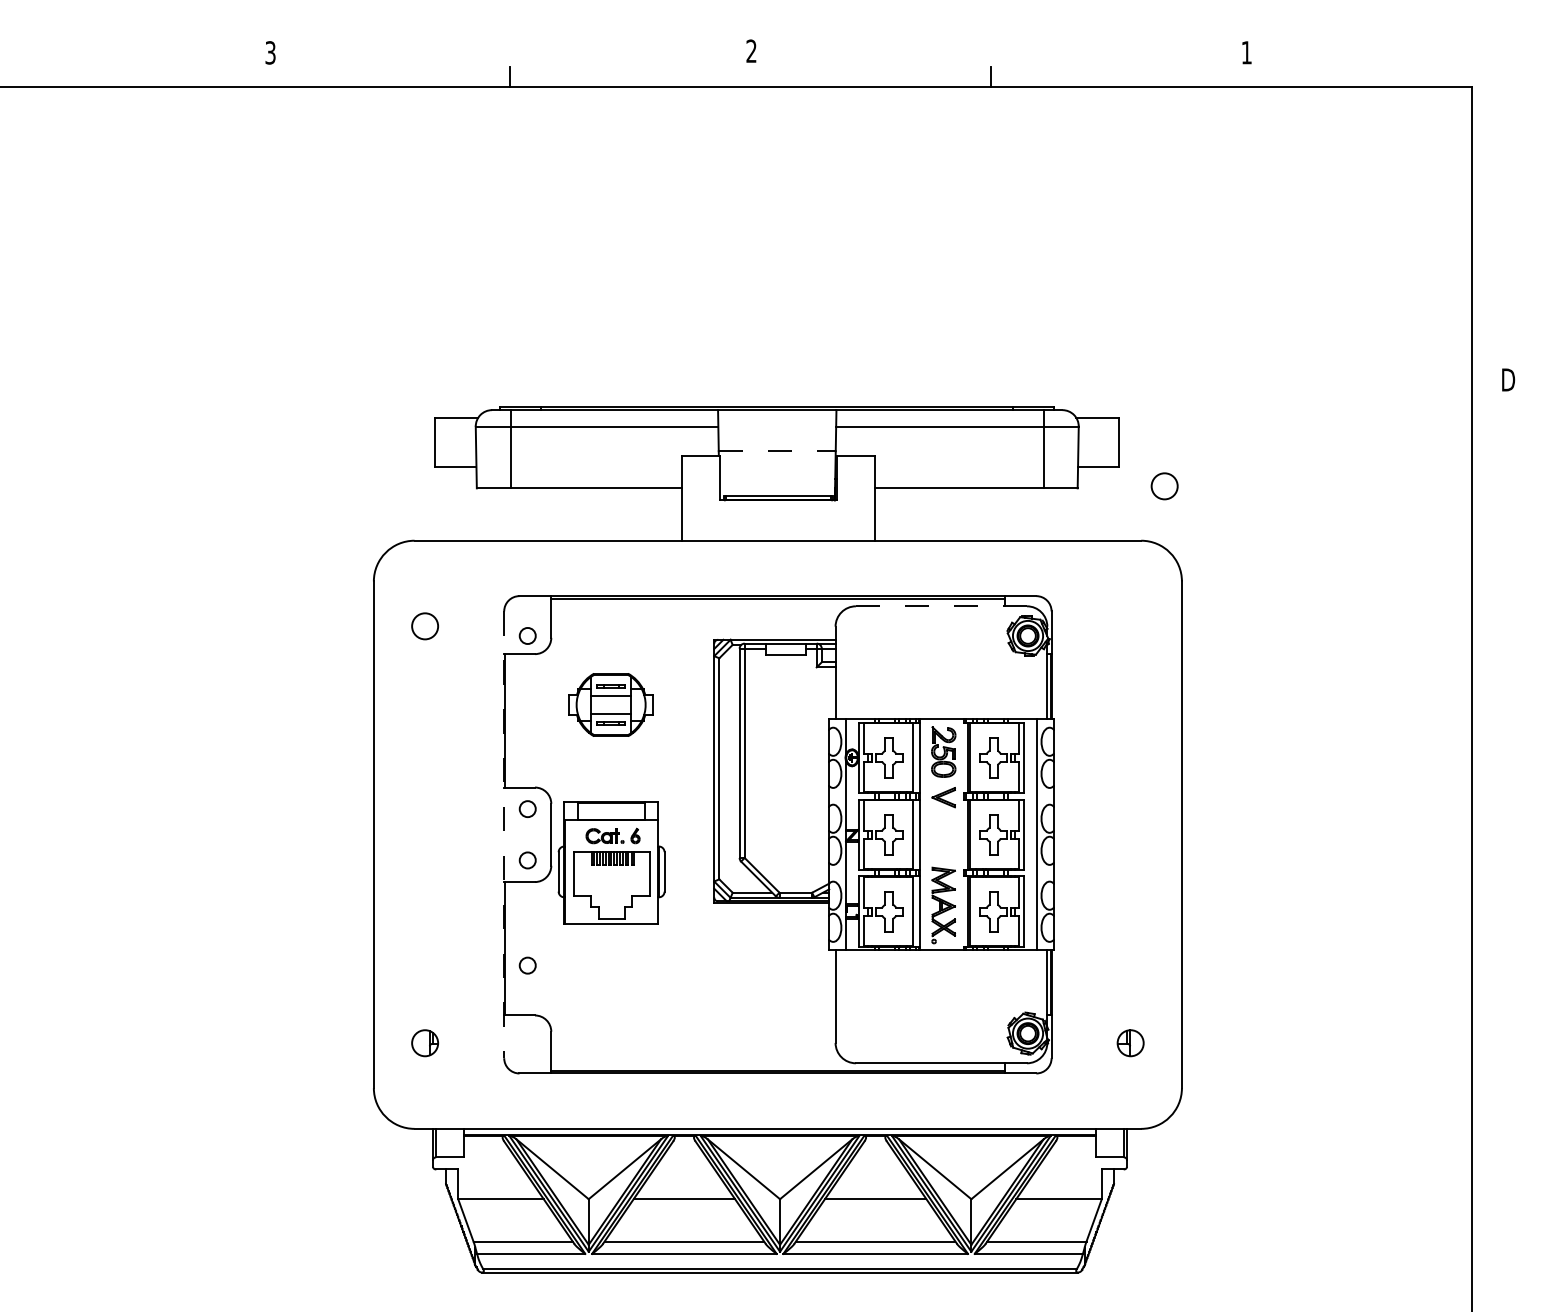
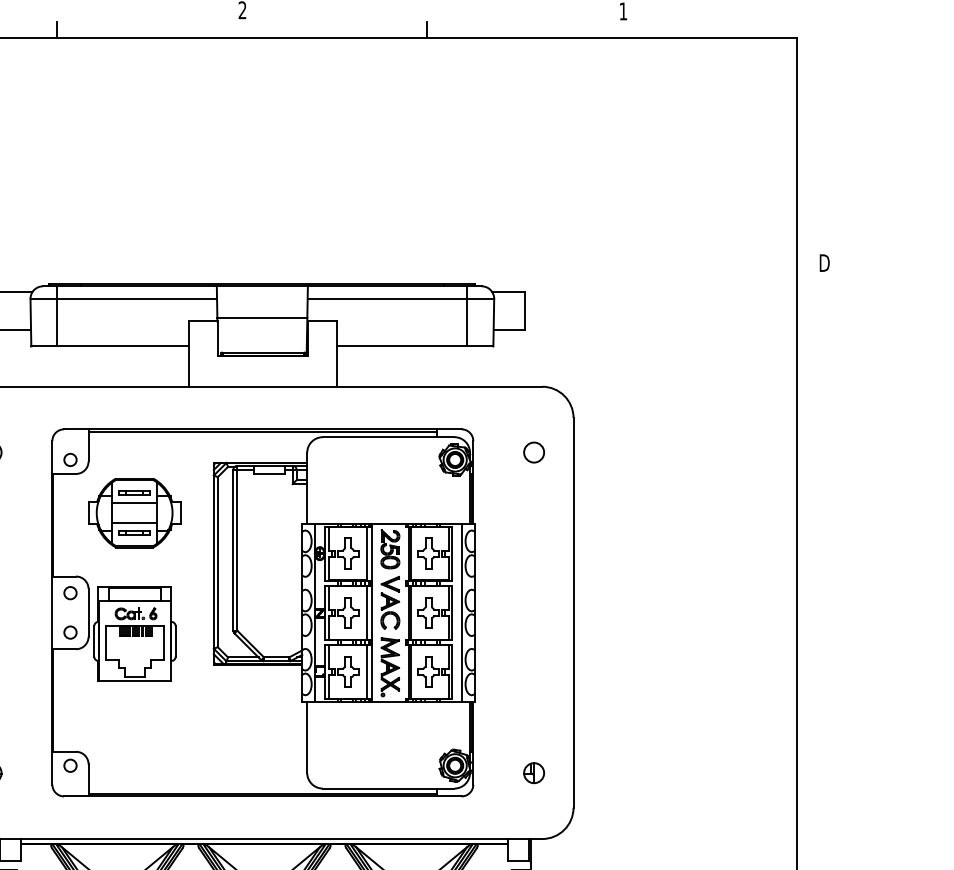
line: (777, 451) -> (262, 318), dashed -> solid
circle: (1164, 486) -> (533, 452), moved
line: (941, 606) -> (388, 437), dashed -> solid
part: (610, 704) -> (134, 512), size x1.43
part: (943, 832) -> (390, 611), added
line: (504, 835) -> (52, 613), dashed -> solid
circle: (527, 965) -> (70, 765), moved

